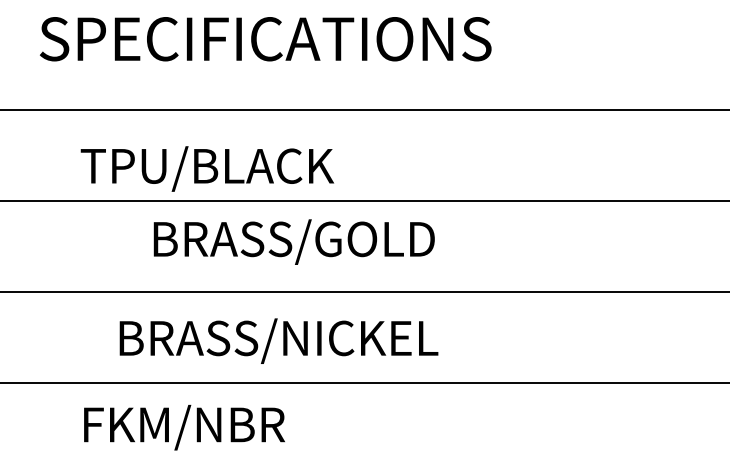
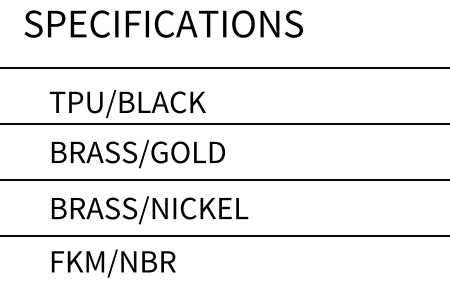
text: (292, 242) -> (137, 154), moved
text: (278, 341) -> (149, 210), moved

